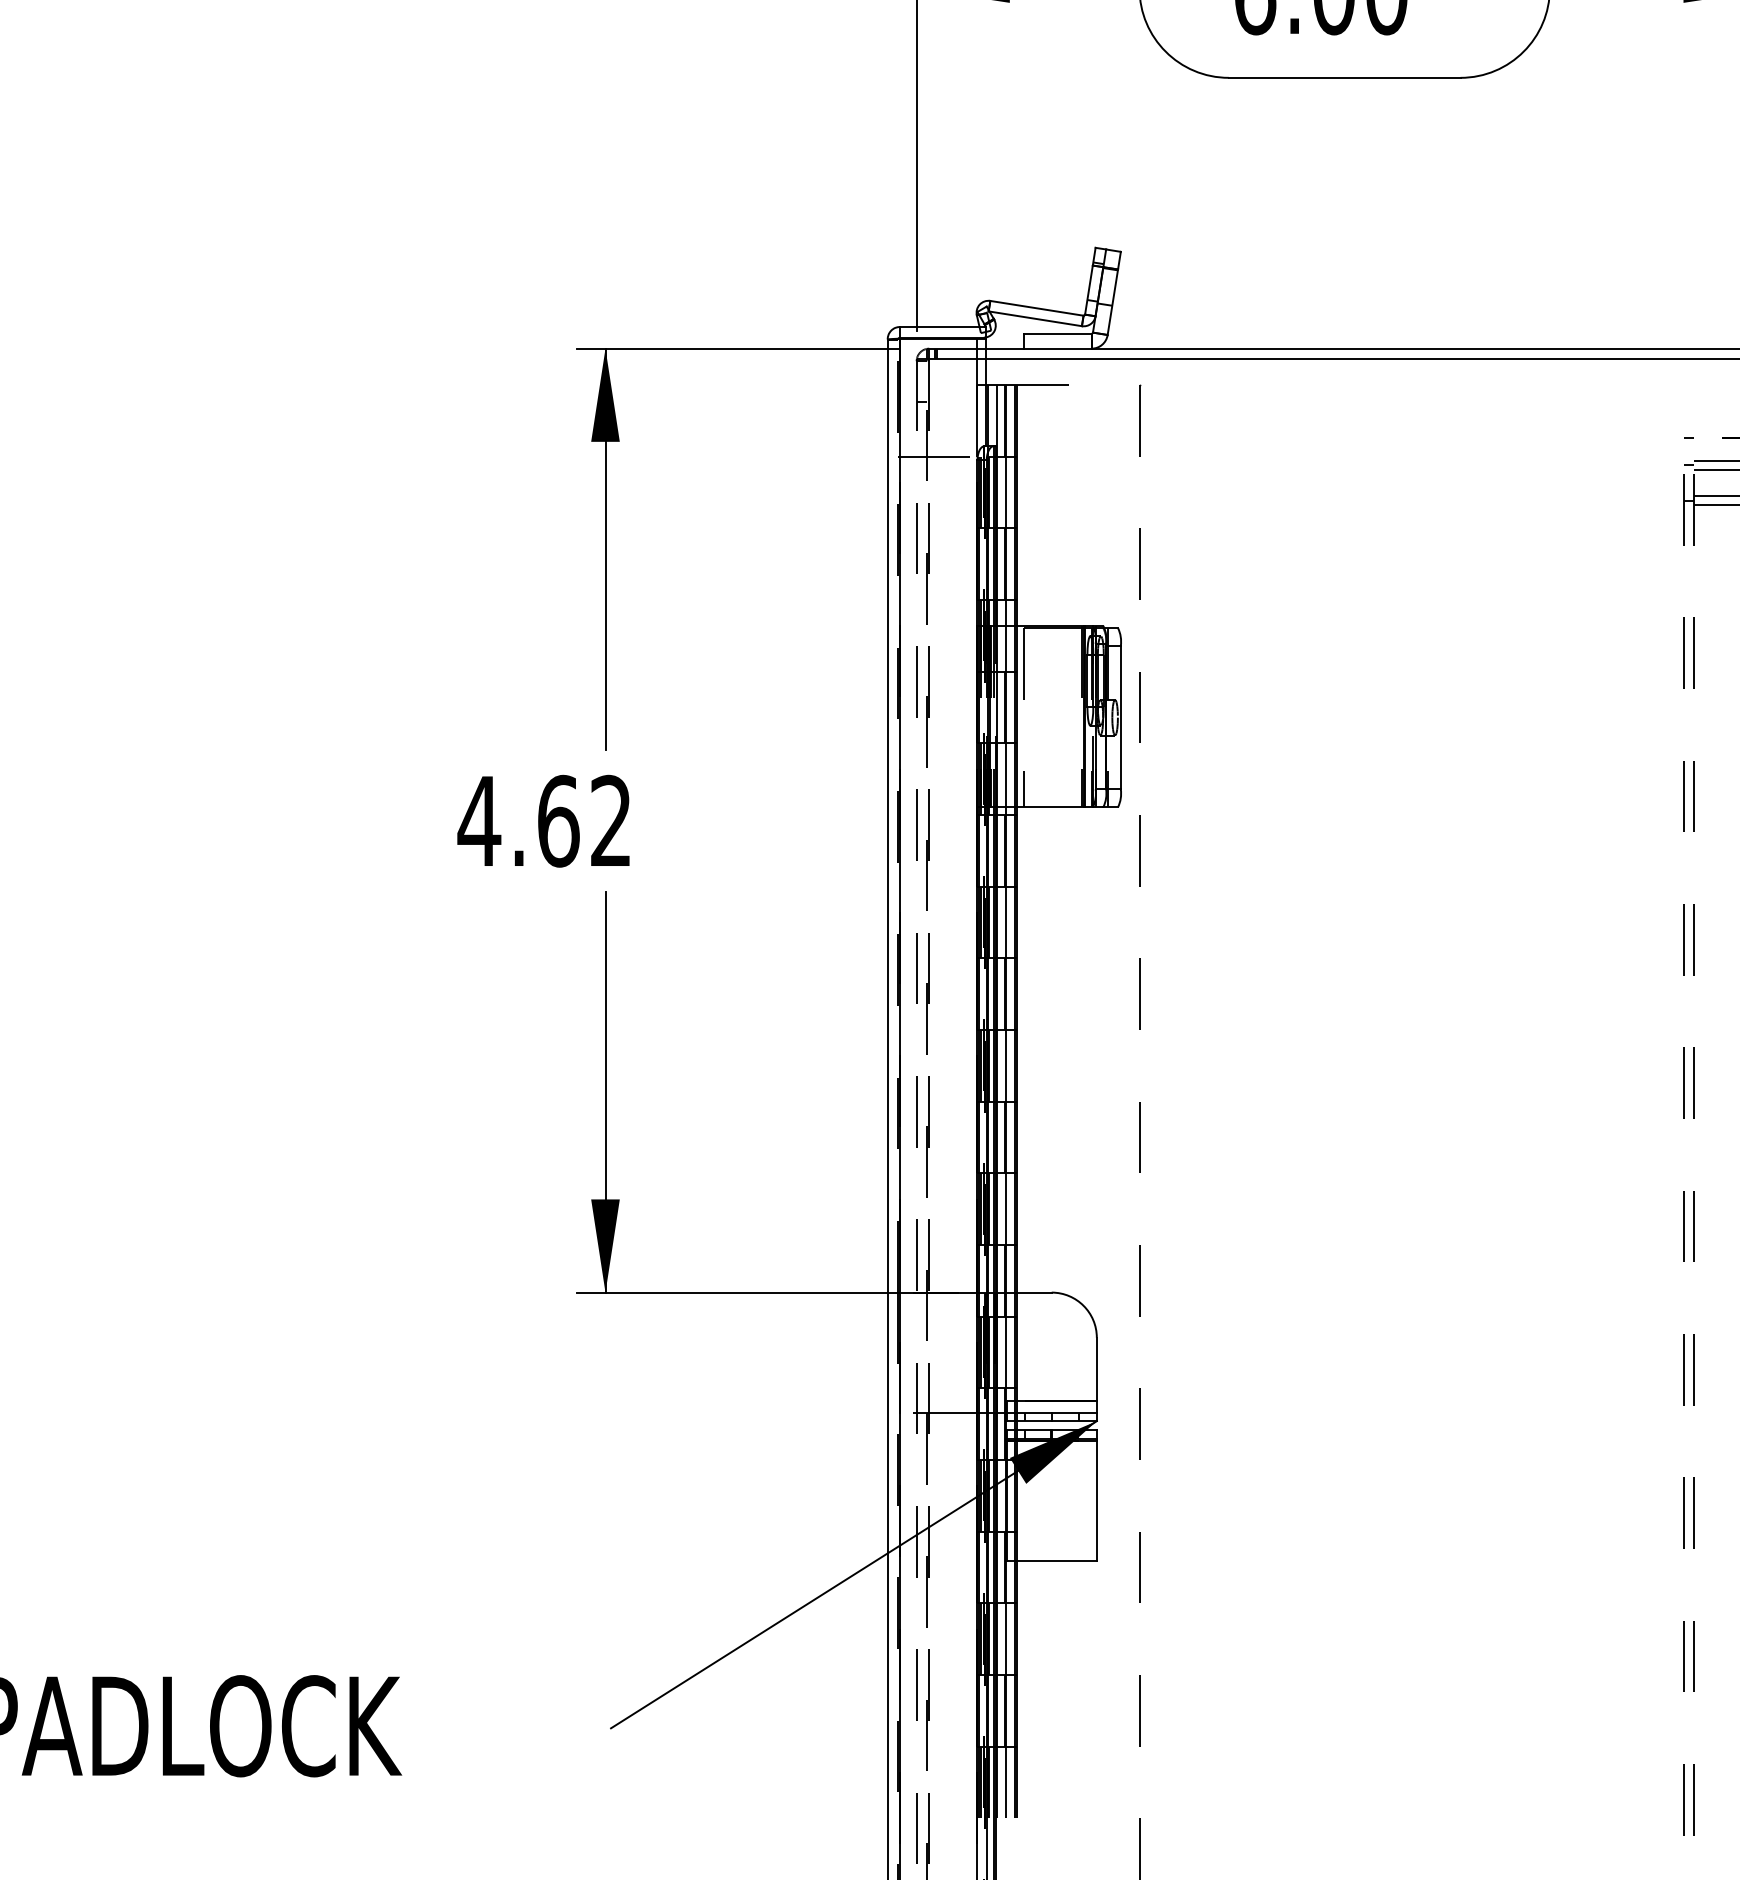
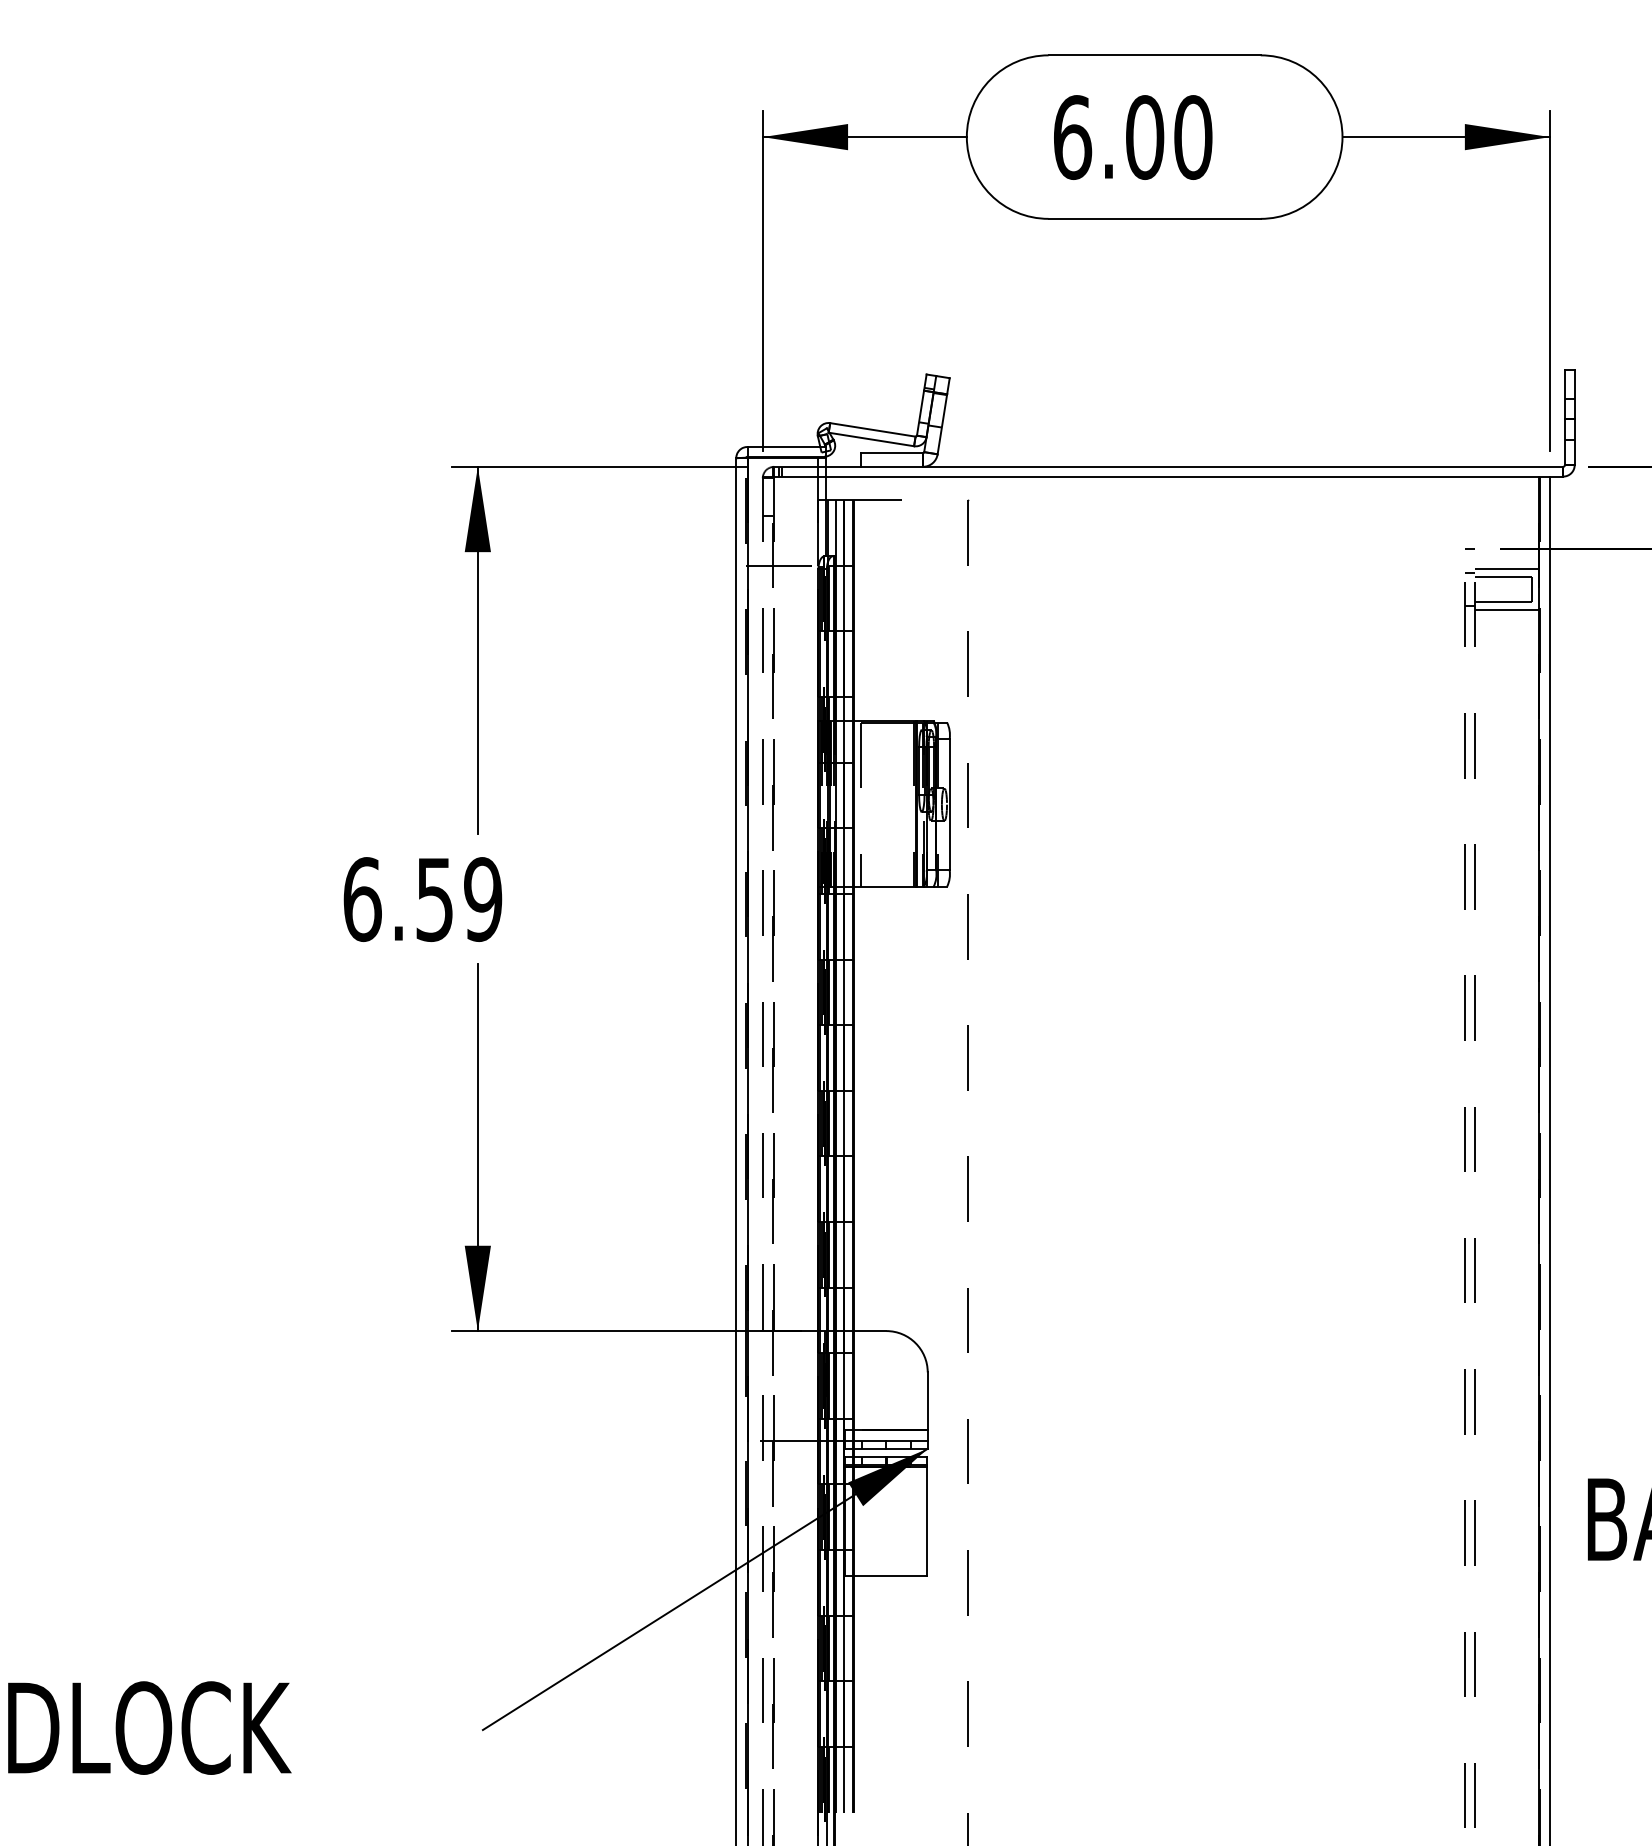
text: (545, 821) -> (422, 899), 4.62 -> 6.59

